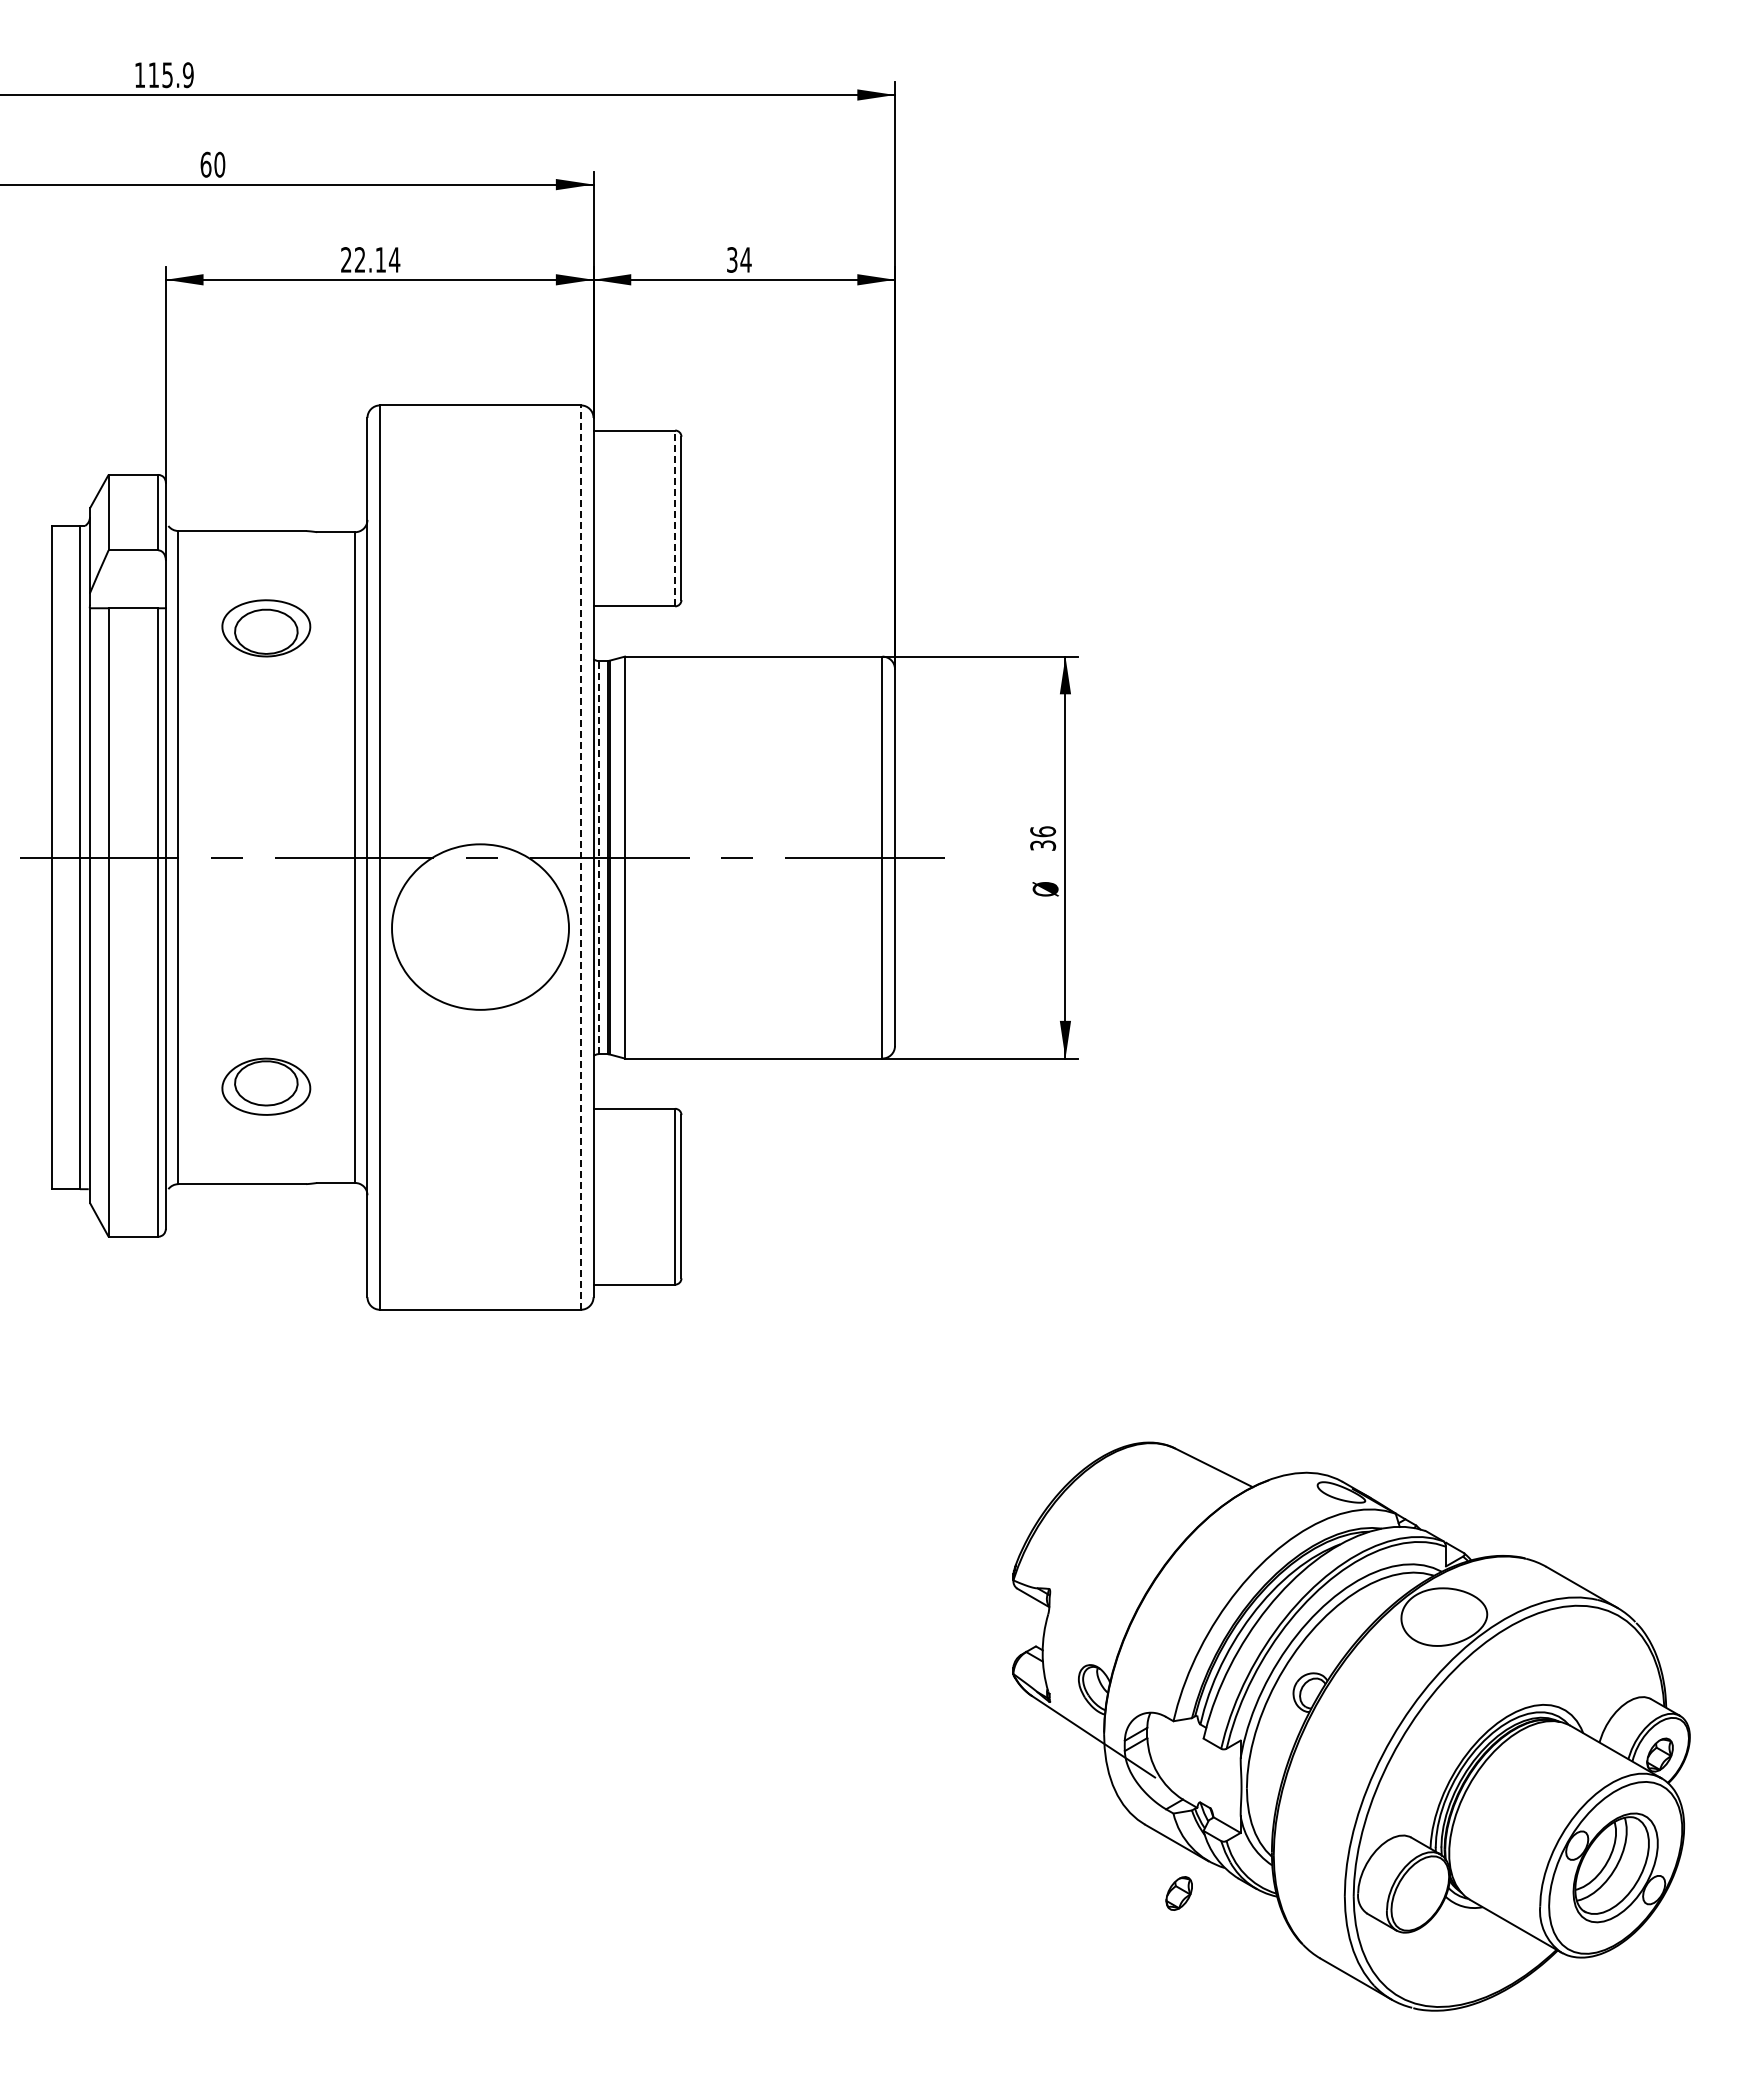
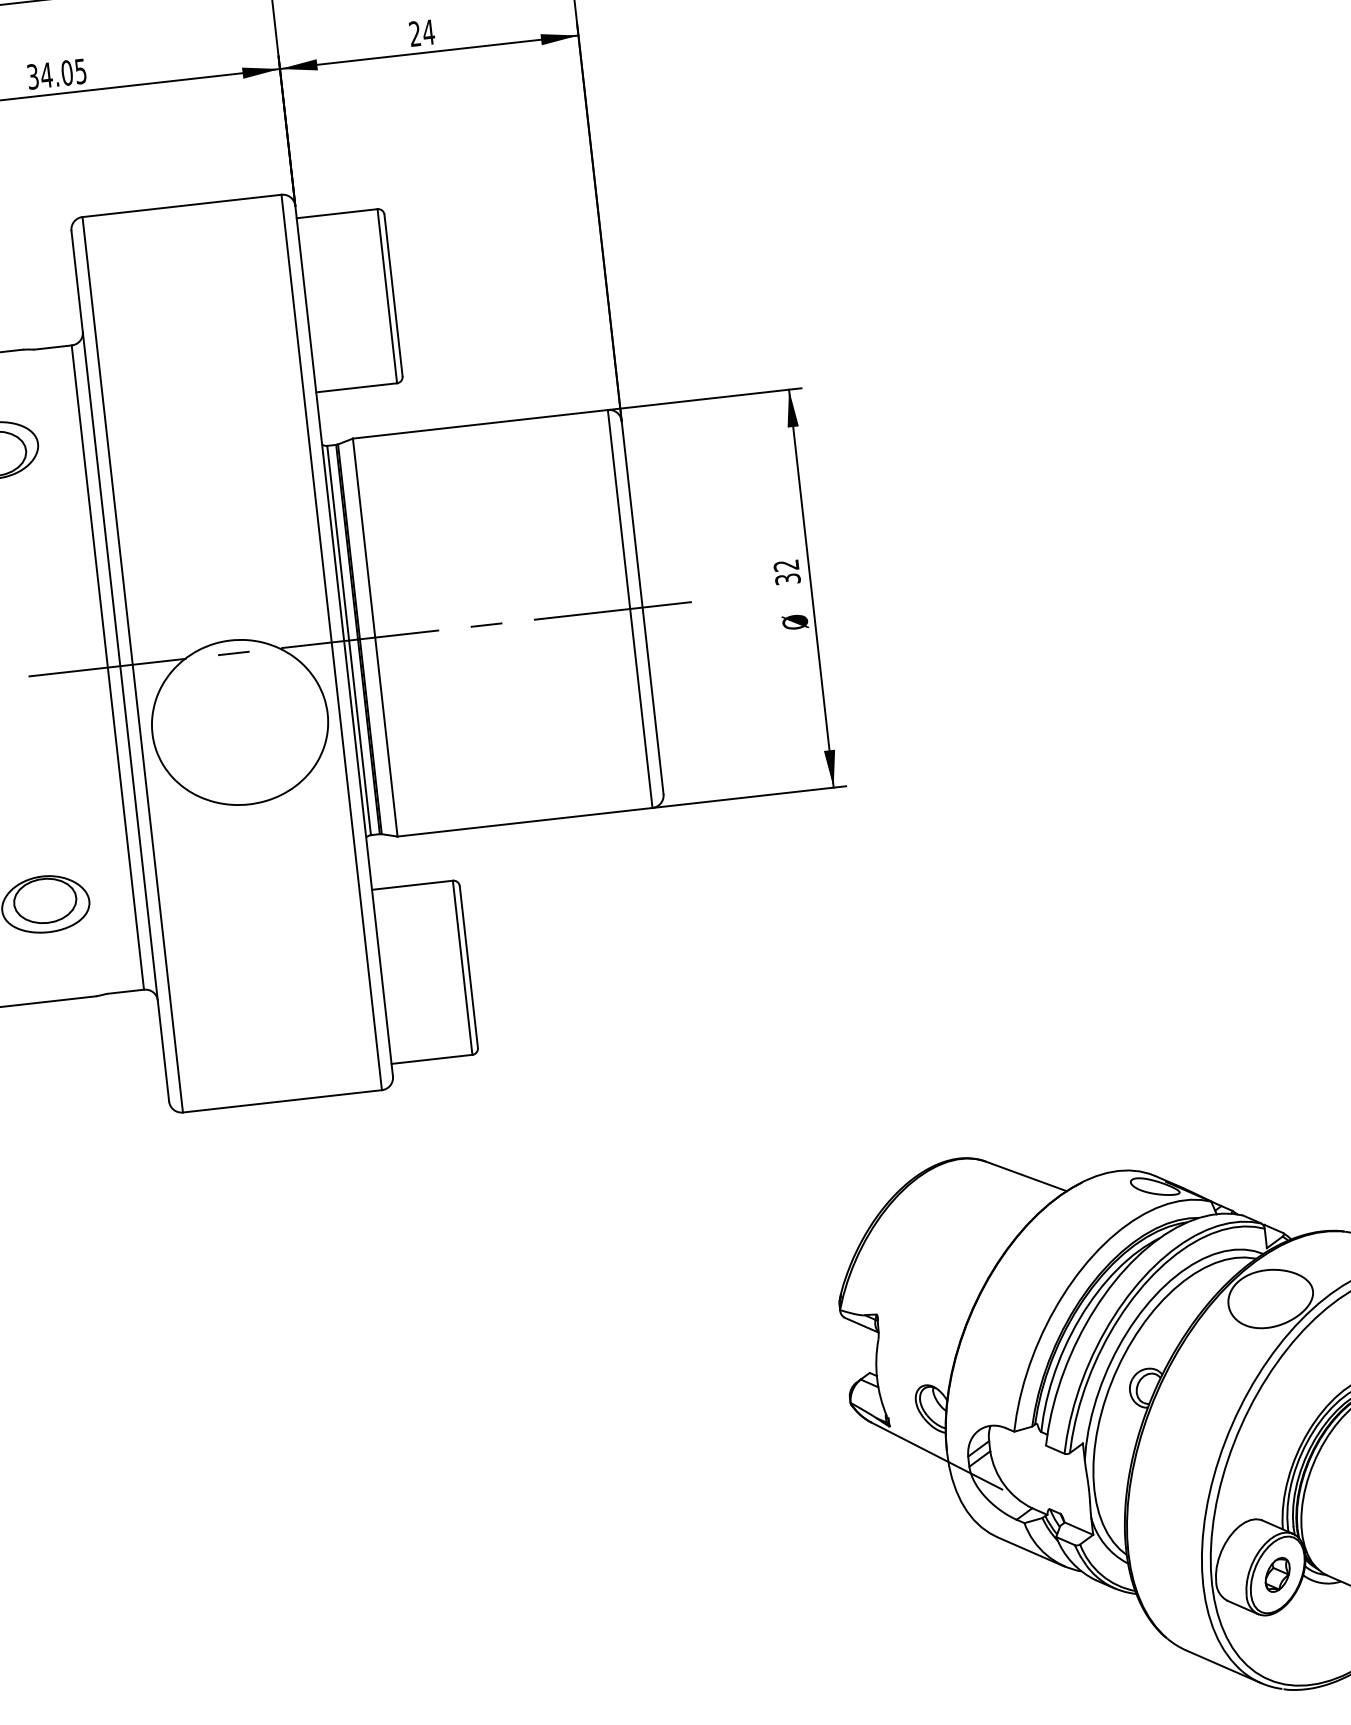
text: (370, 259) -> (56, 73), 22.14 -> 34.05
text: (732, 259) -> (415, 33), 34 -> 24
line: (675, 518) -> (387, 296), dashed -> solid
text: (1043, 831) -> (786, 565), 36 -> 32
line: (581, 857) -> (332, 642), dashed -> solid
line: (598, 857) -> (349, 640), dashed -> solid
part: (1178, 1893) -> (1276, 1574), moved

